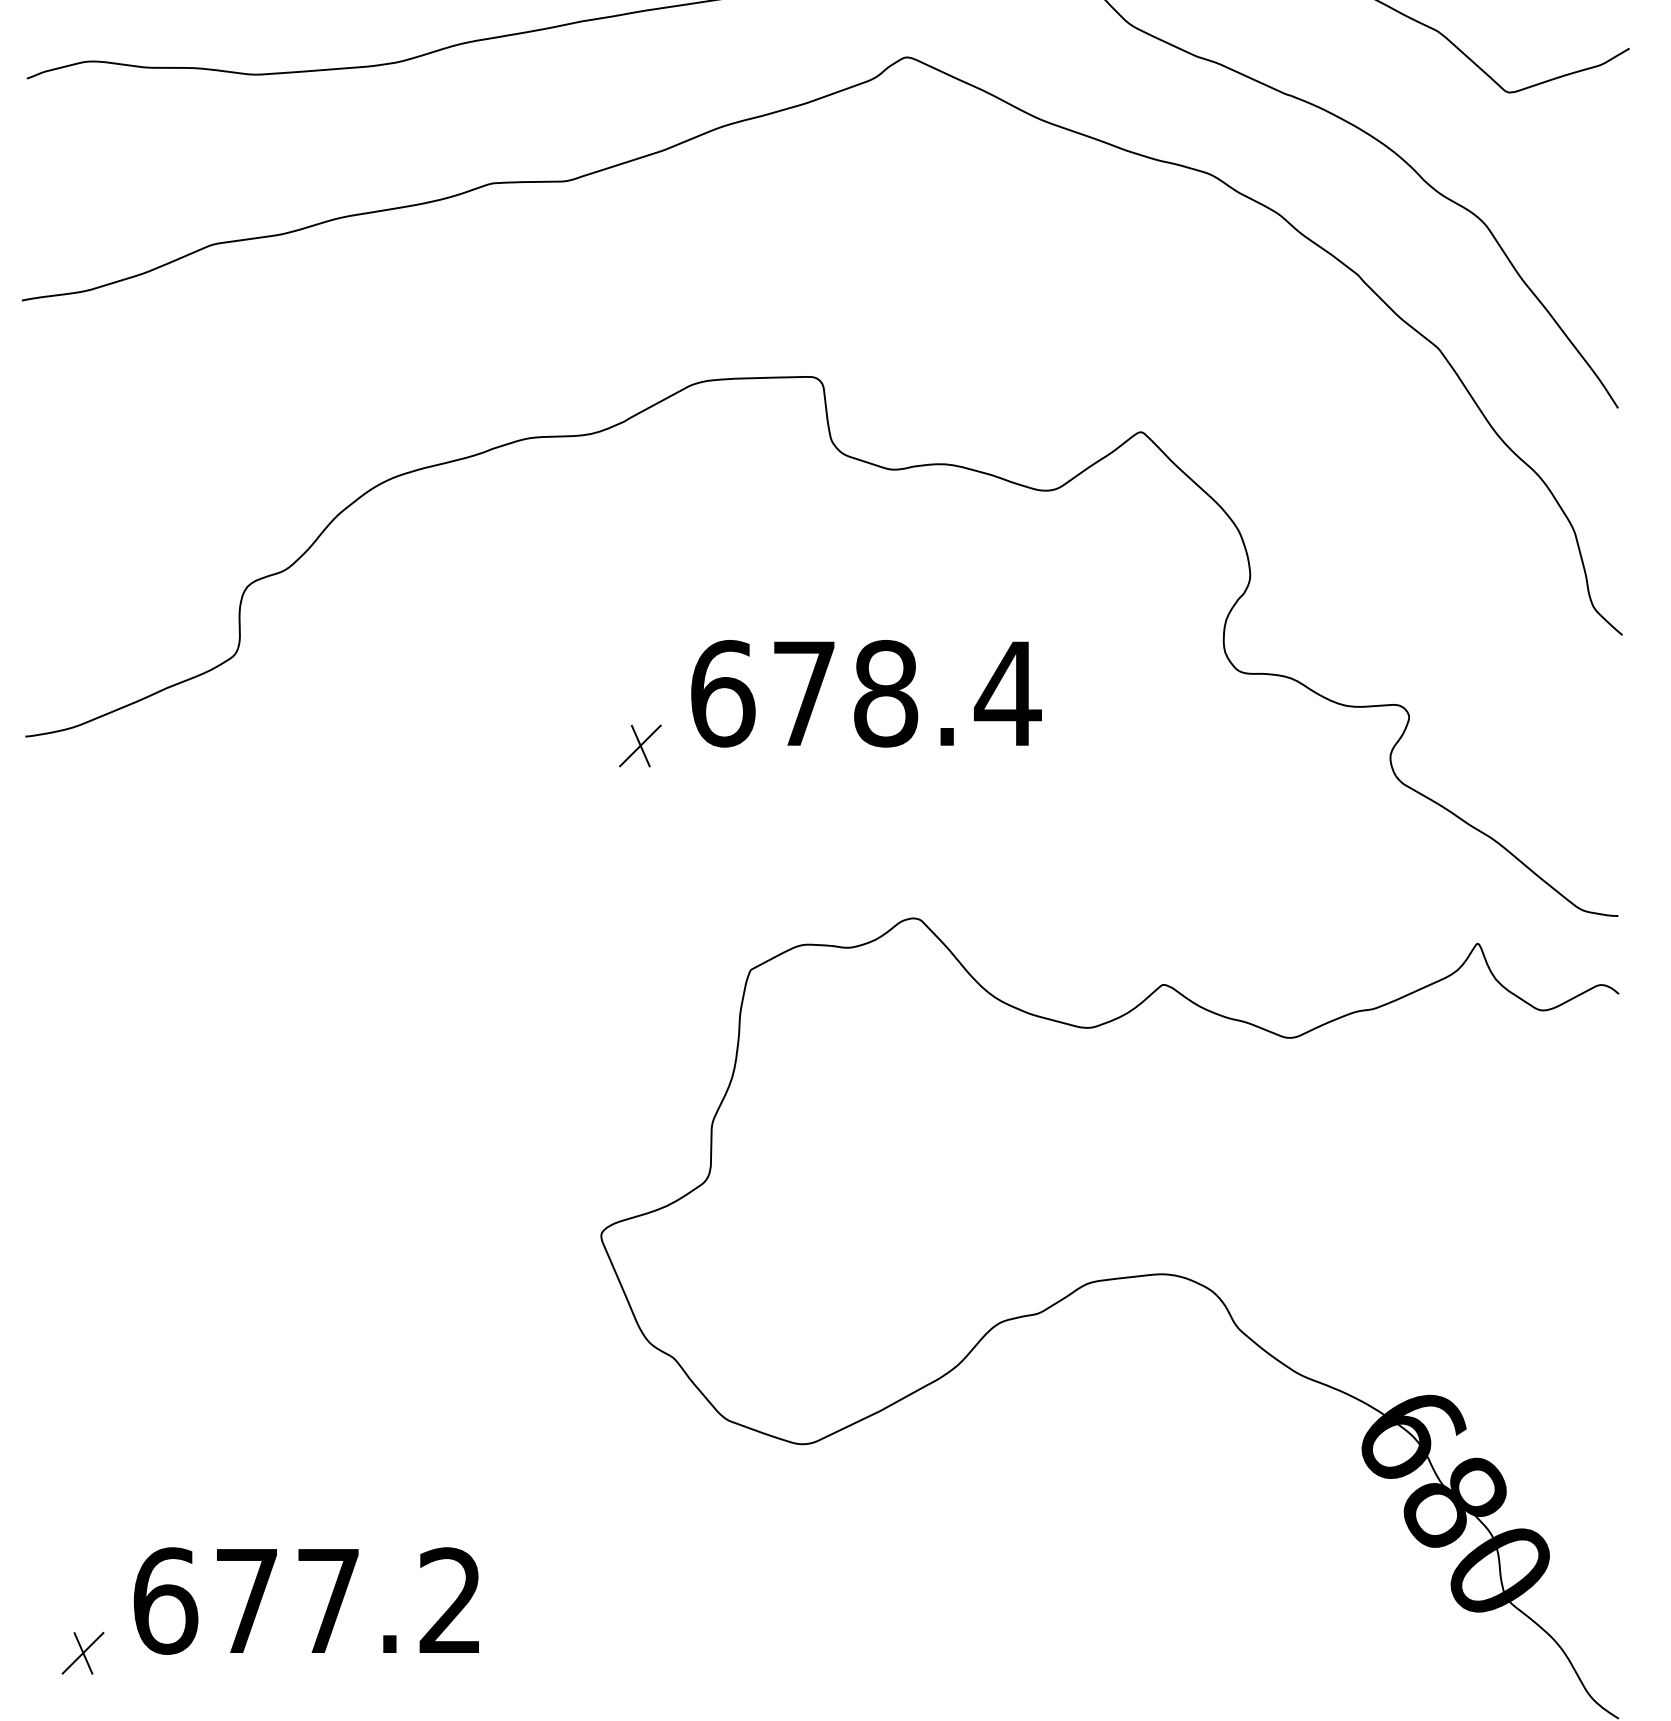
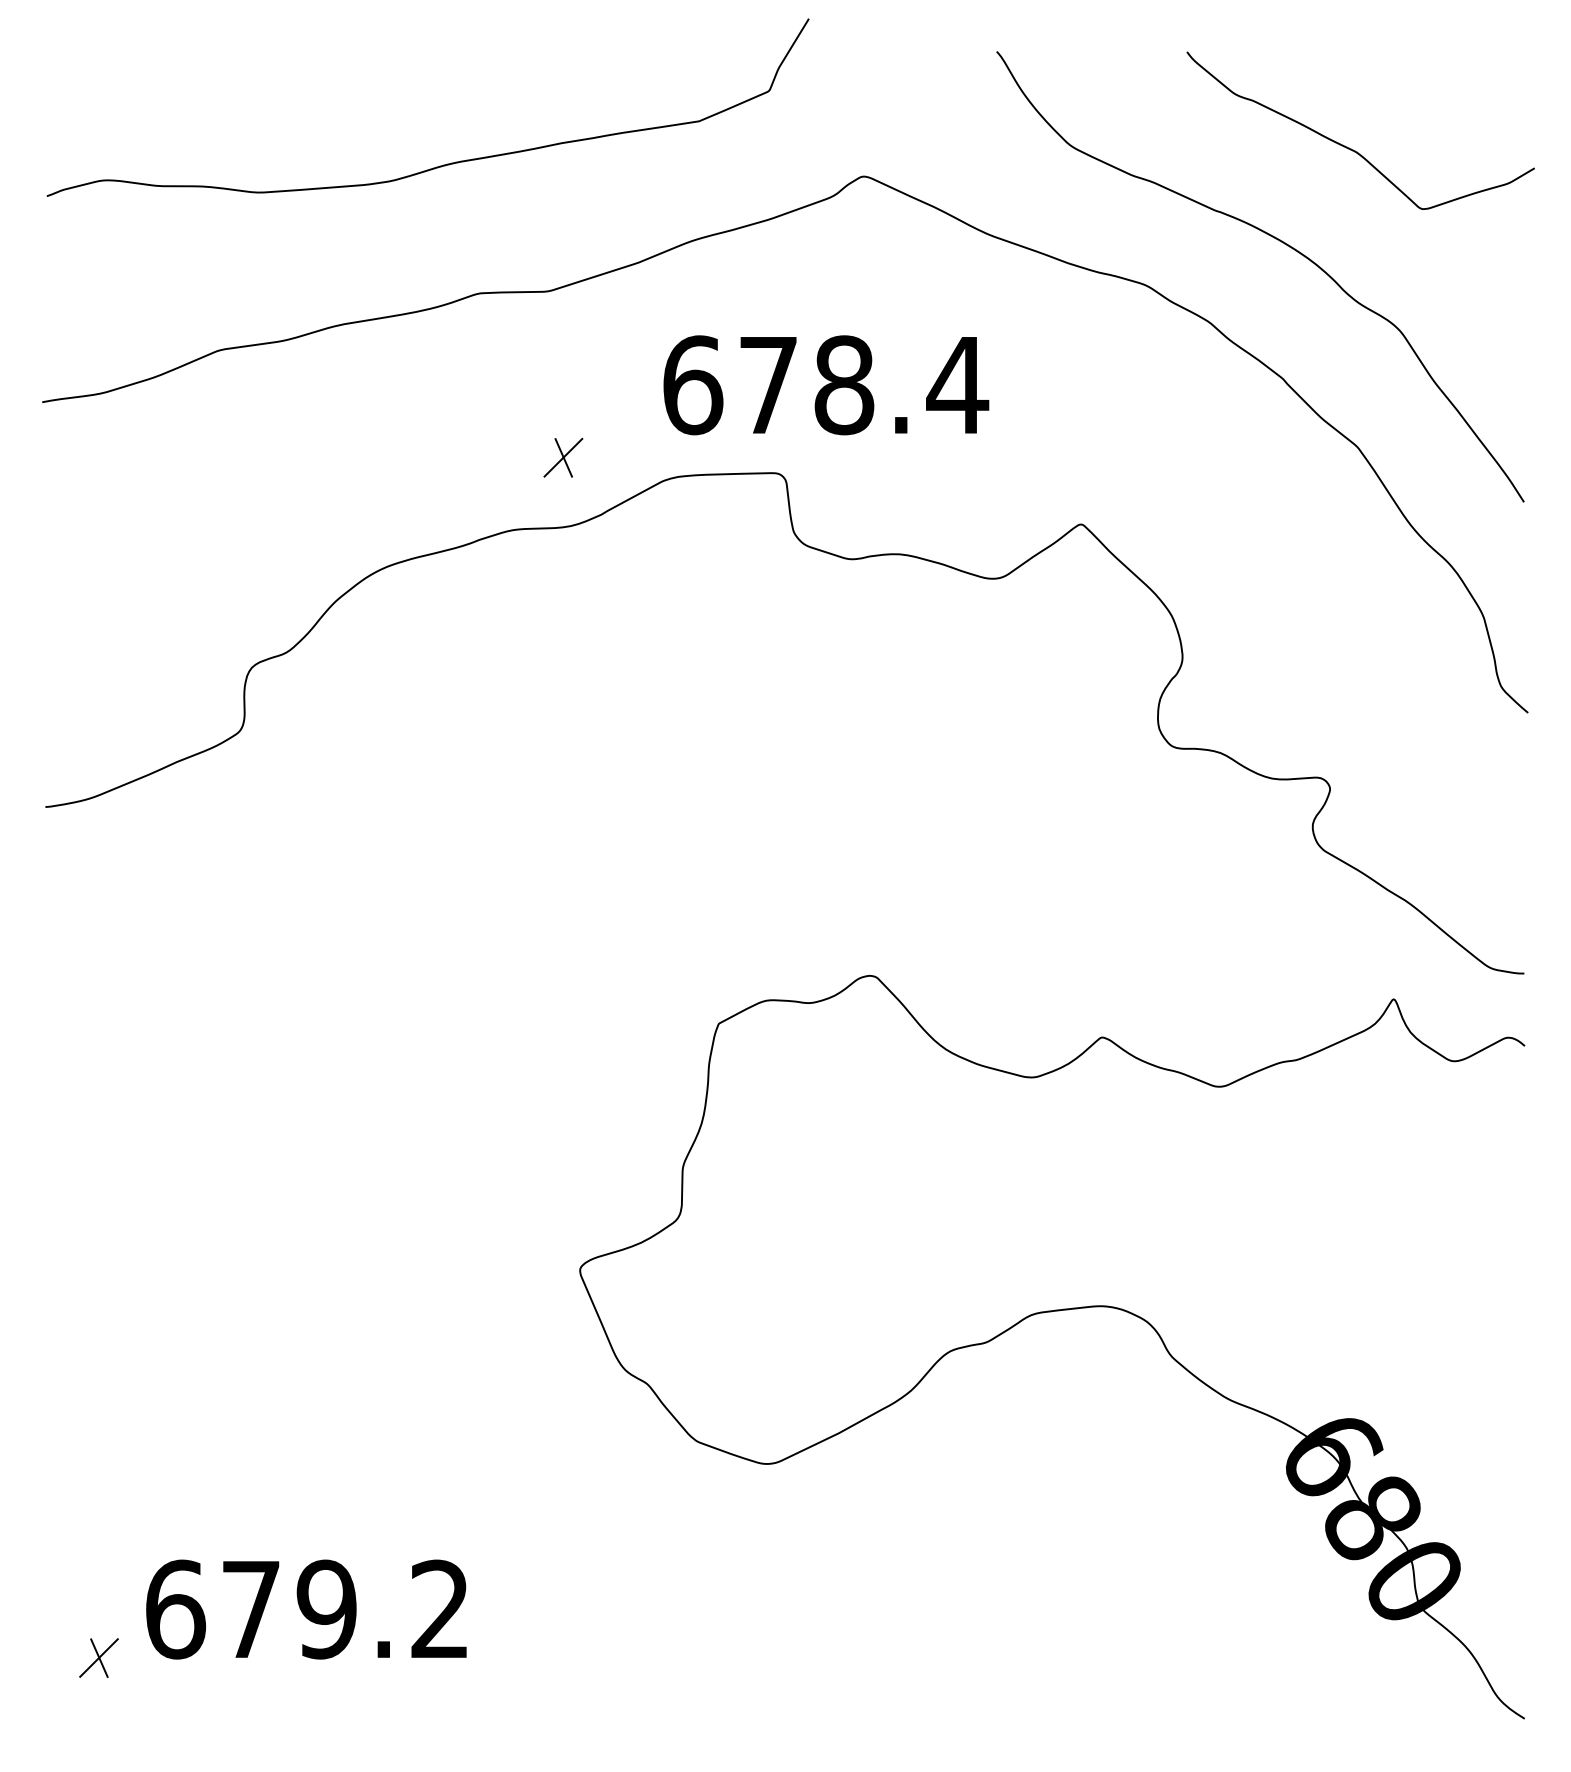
text: (866, 693) -> (826, 385), moved
part: (640, 745) -> (563, 457), moved
text: (328, 1600) -> (326, 1609), 677.2 -> 679.2

